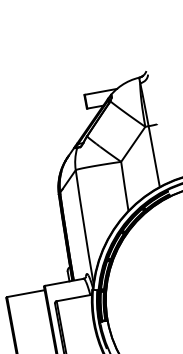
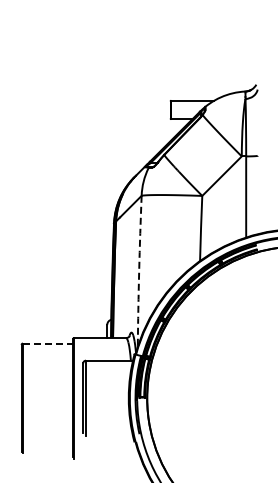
arc: (84, 227) -> (139, 271), solid -> dashed
line: (26, 293) -> (48, 343), solid -> dashed

